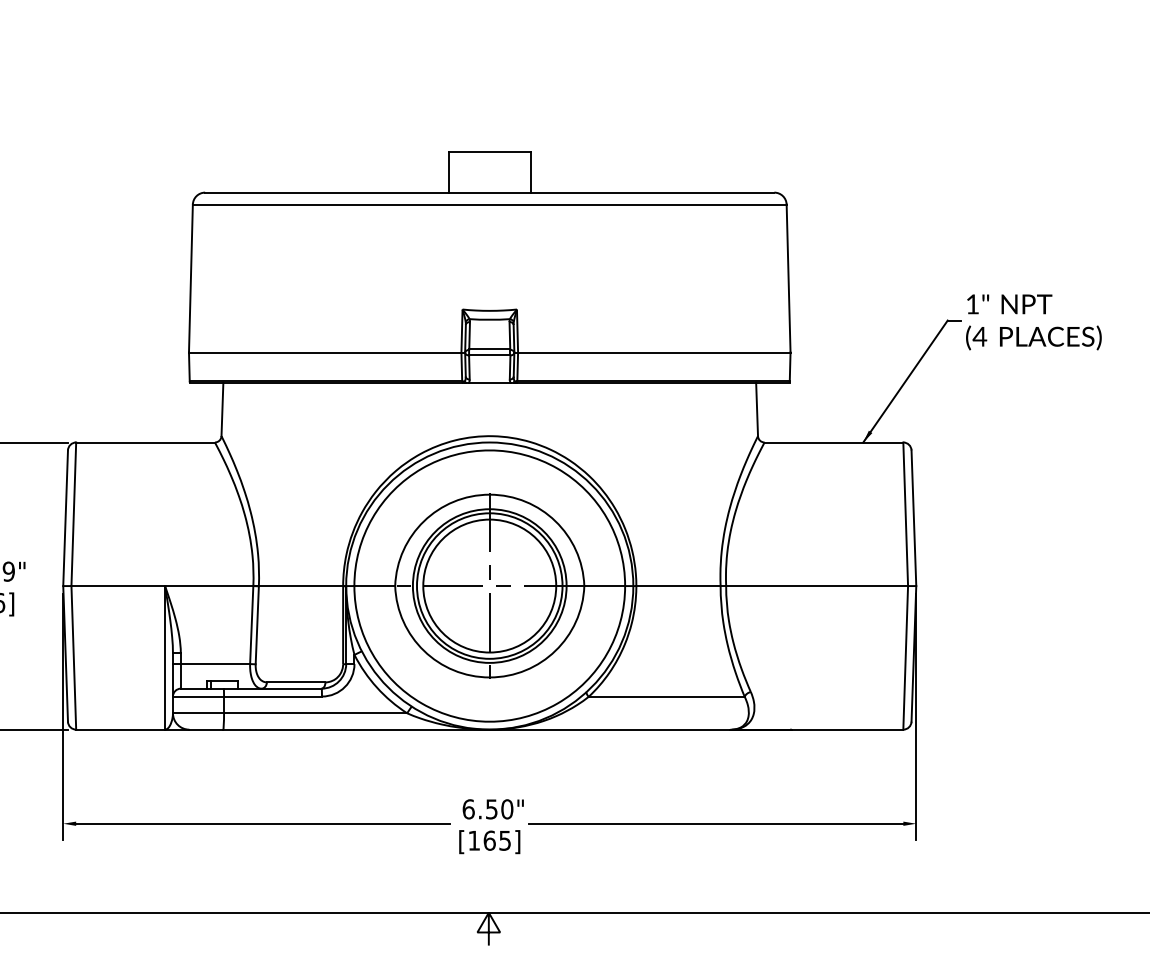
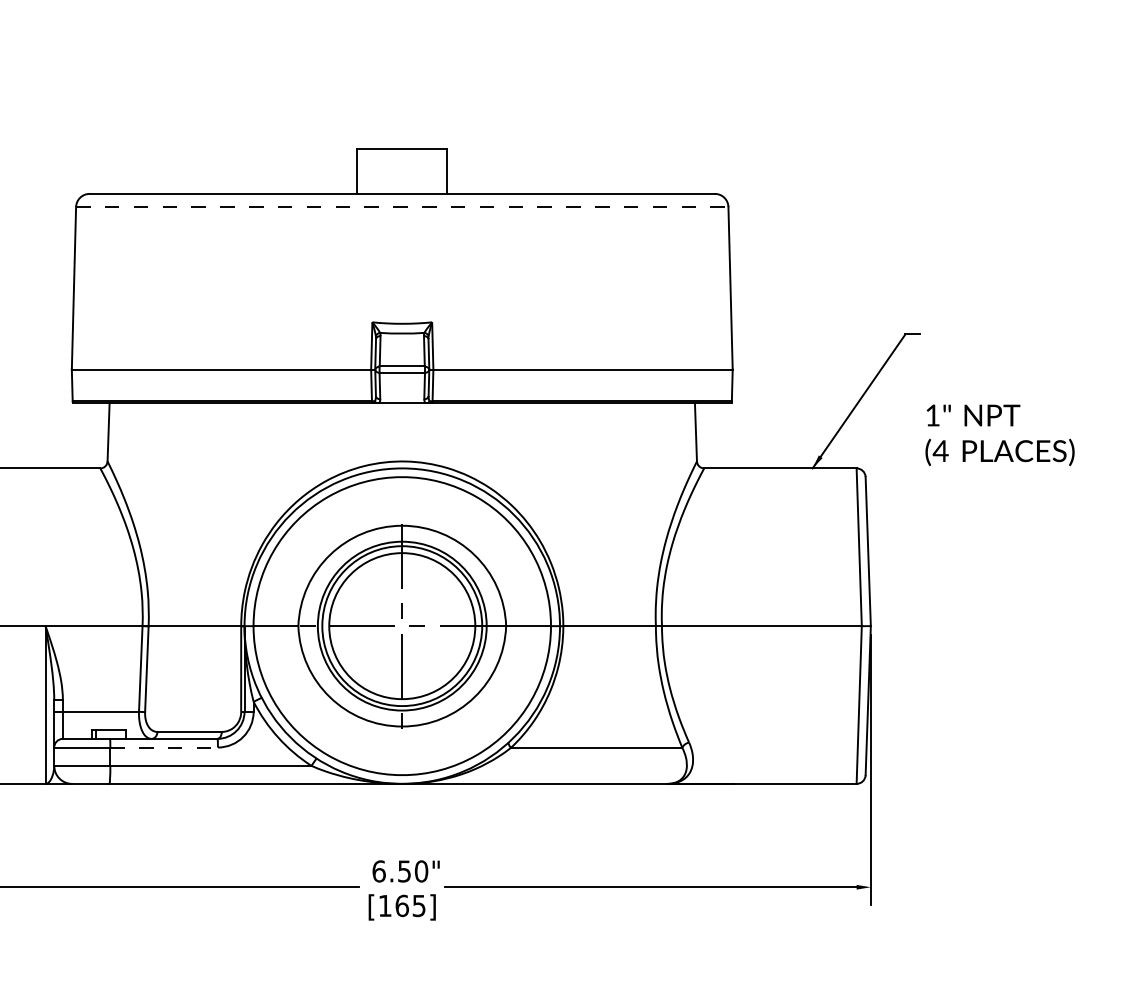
line: (489, 204) -> (401, 206), solid -> dashed
text: (1033, 322) -> (999, 435), moved
line: (273, 696) -> (164, 747), solid -> dashed

